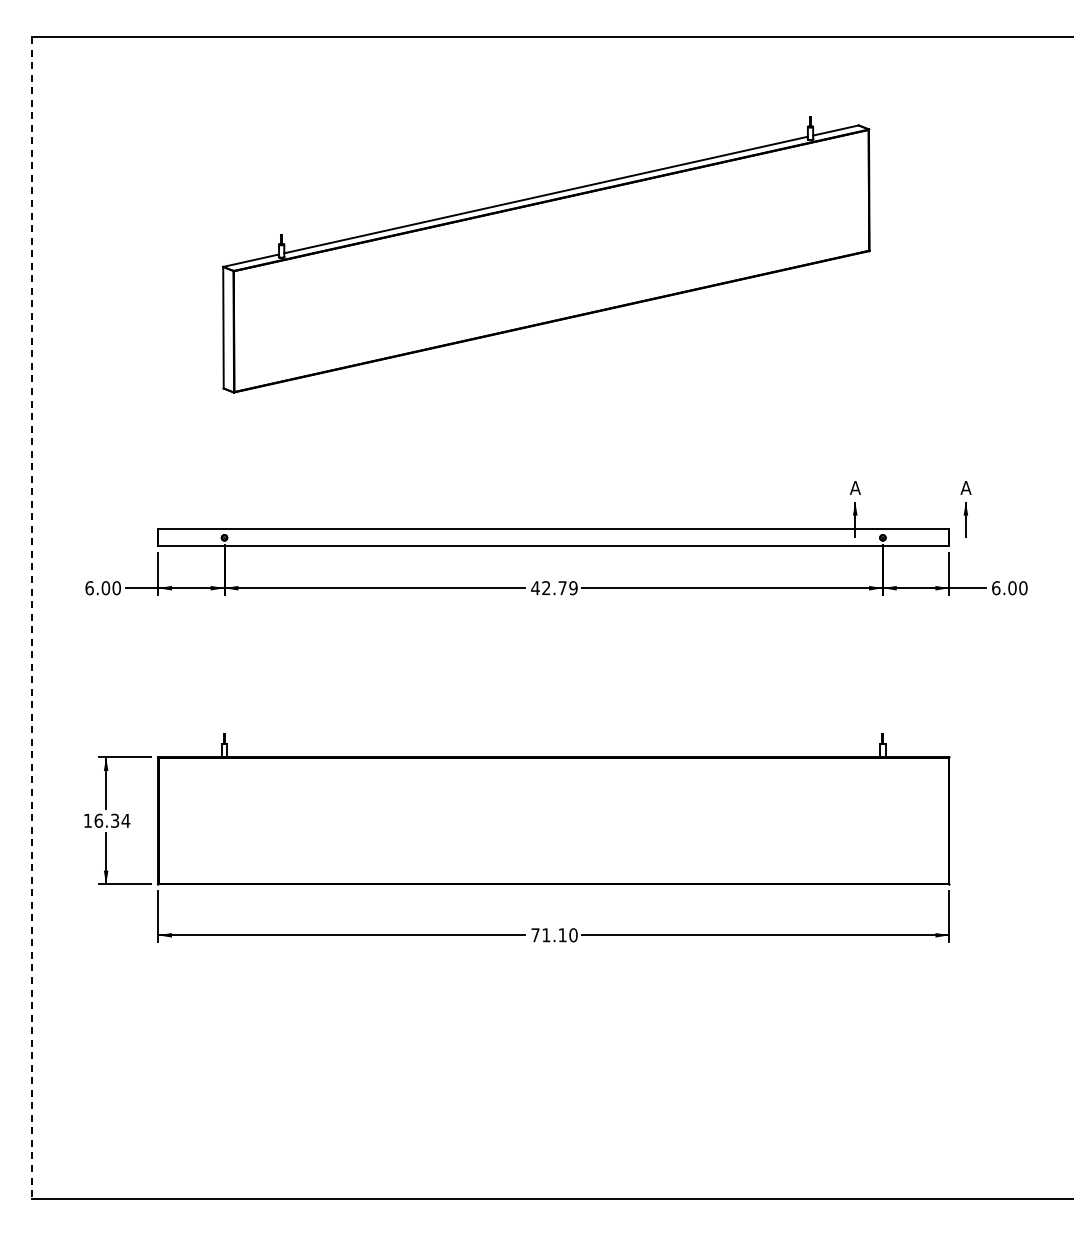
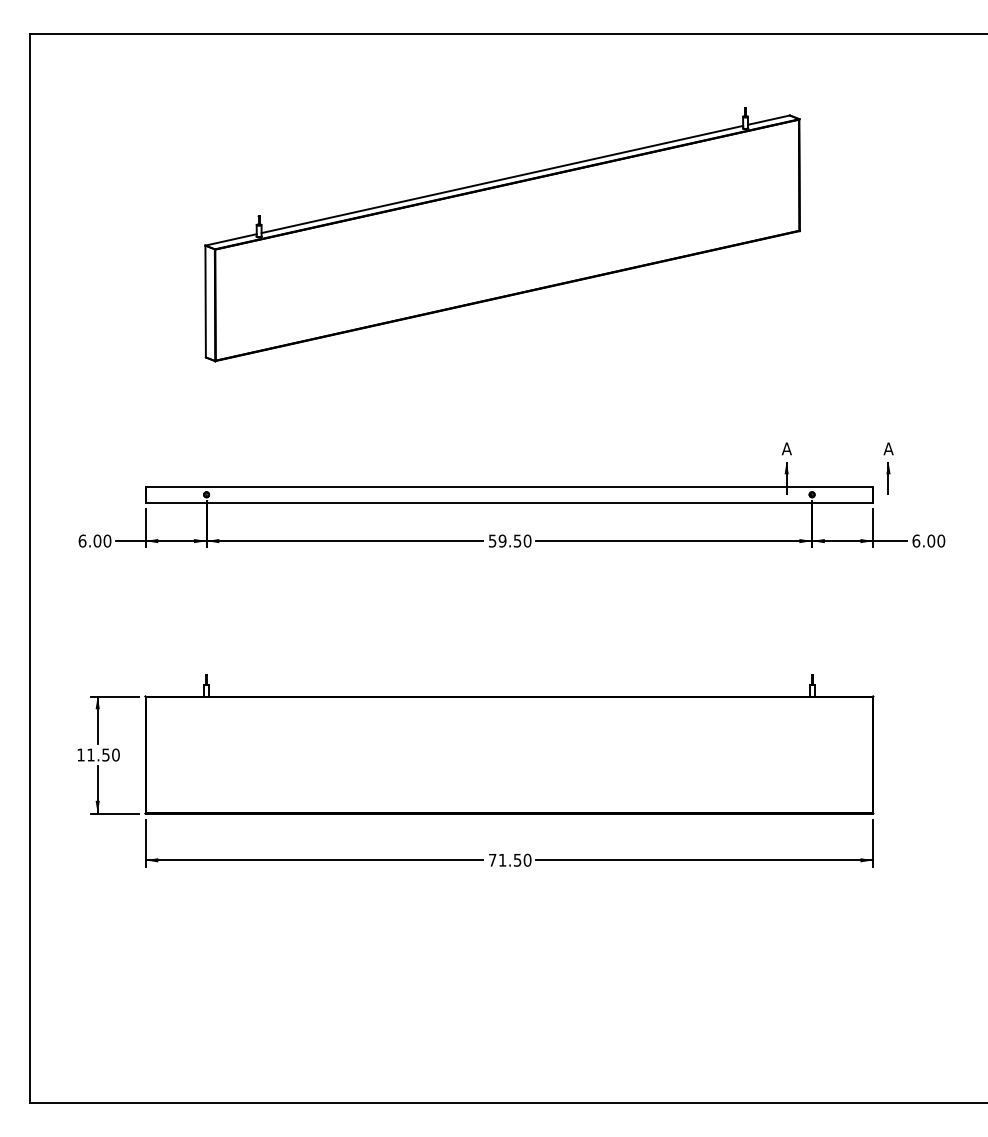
text: (554, 588) -> (510, 541), 42.79 -> 59.50
line: (32, 617) -> (30, 568), dashed -> solid
text: (112, 820) -> (103, 754), 16.34 -> 11.50
text: (562, 935) -> (517, 860), 71.10 -> 71.50

